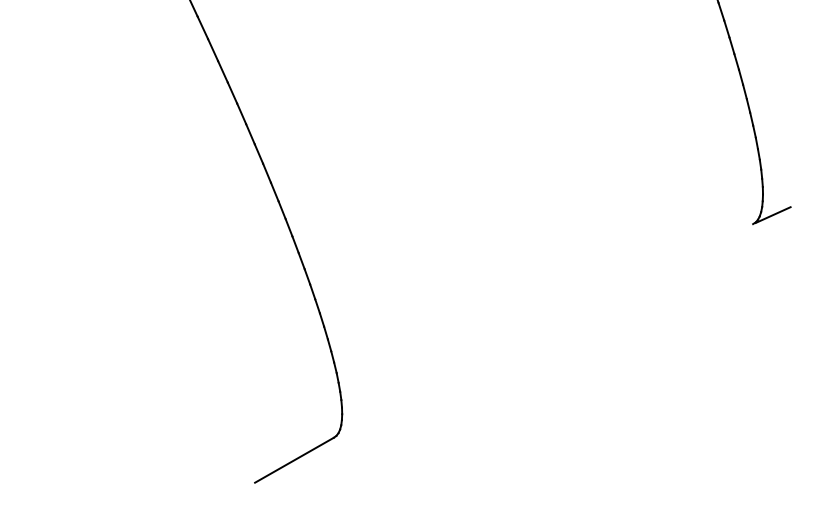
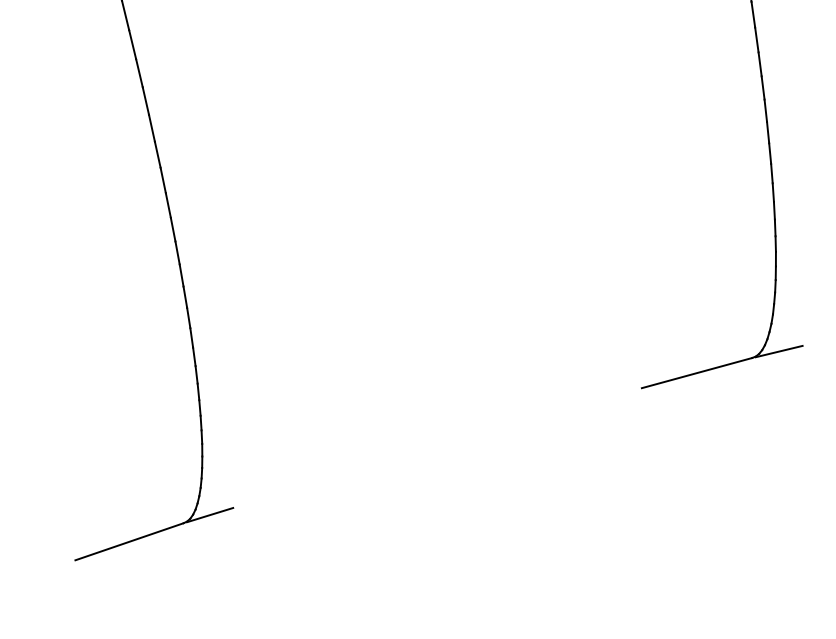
line: (712, 244) -> (697, 373), added
line: (353, 427) -> (210, 515), added

